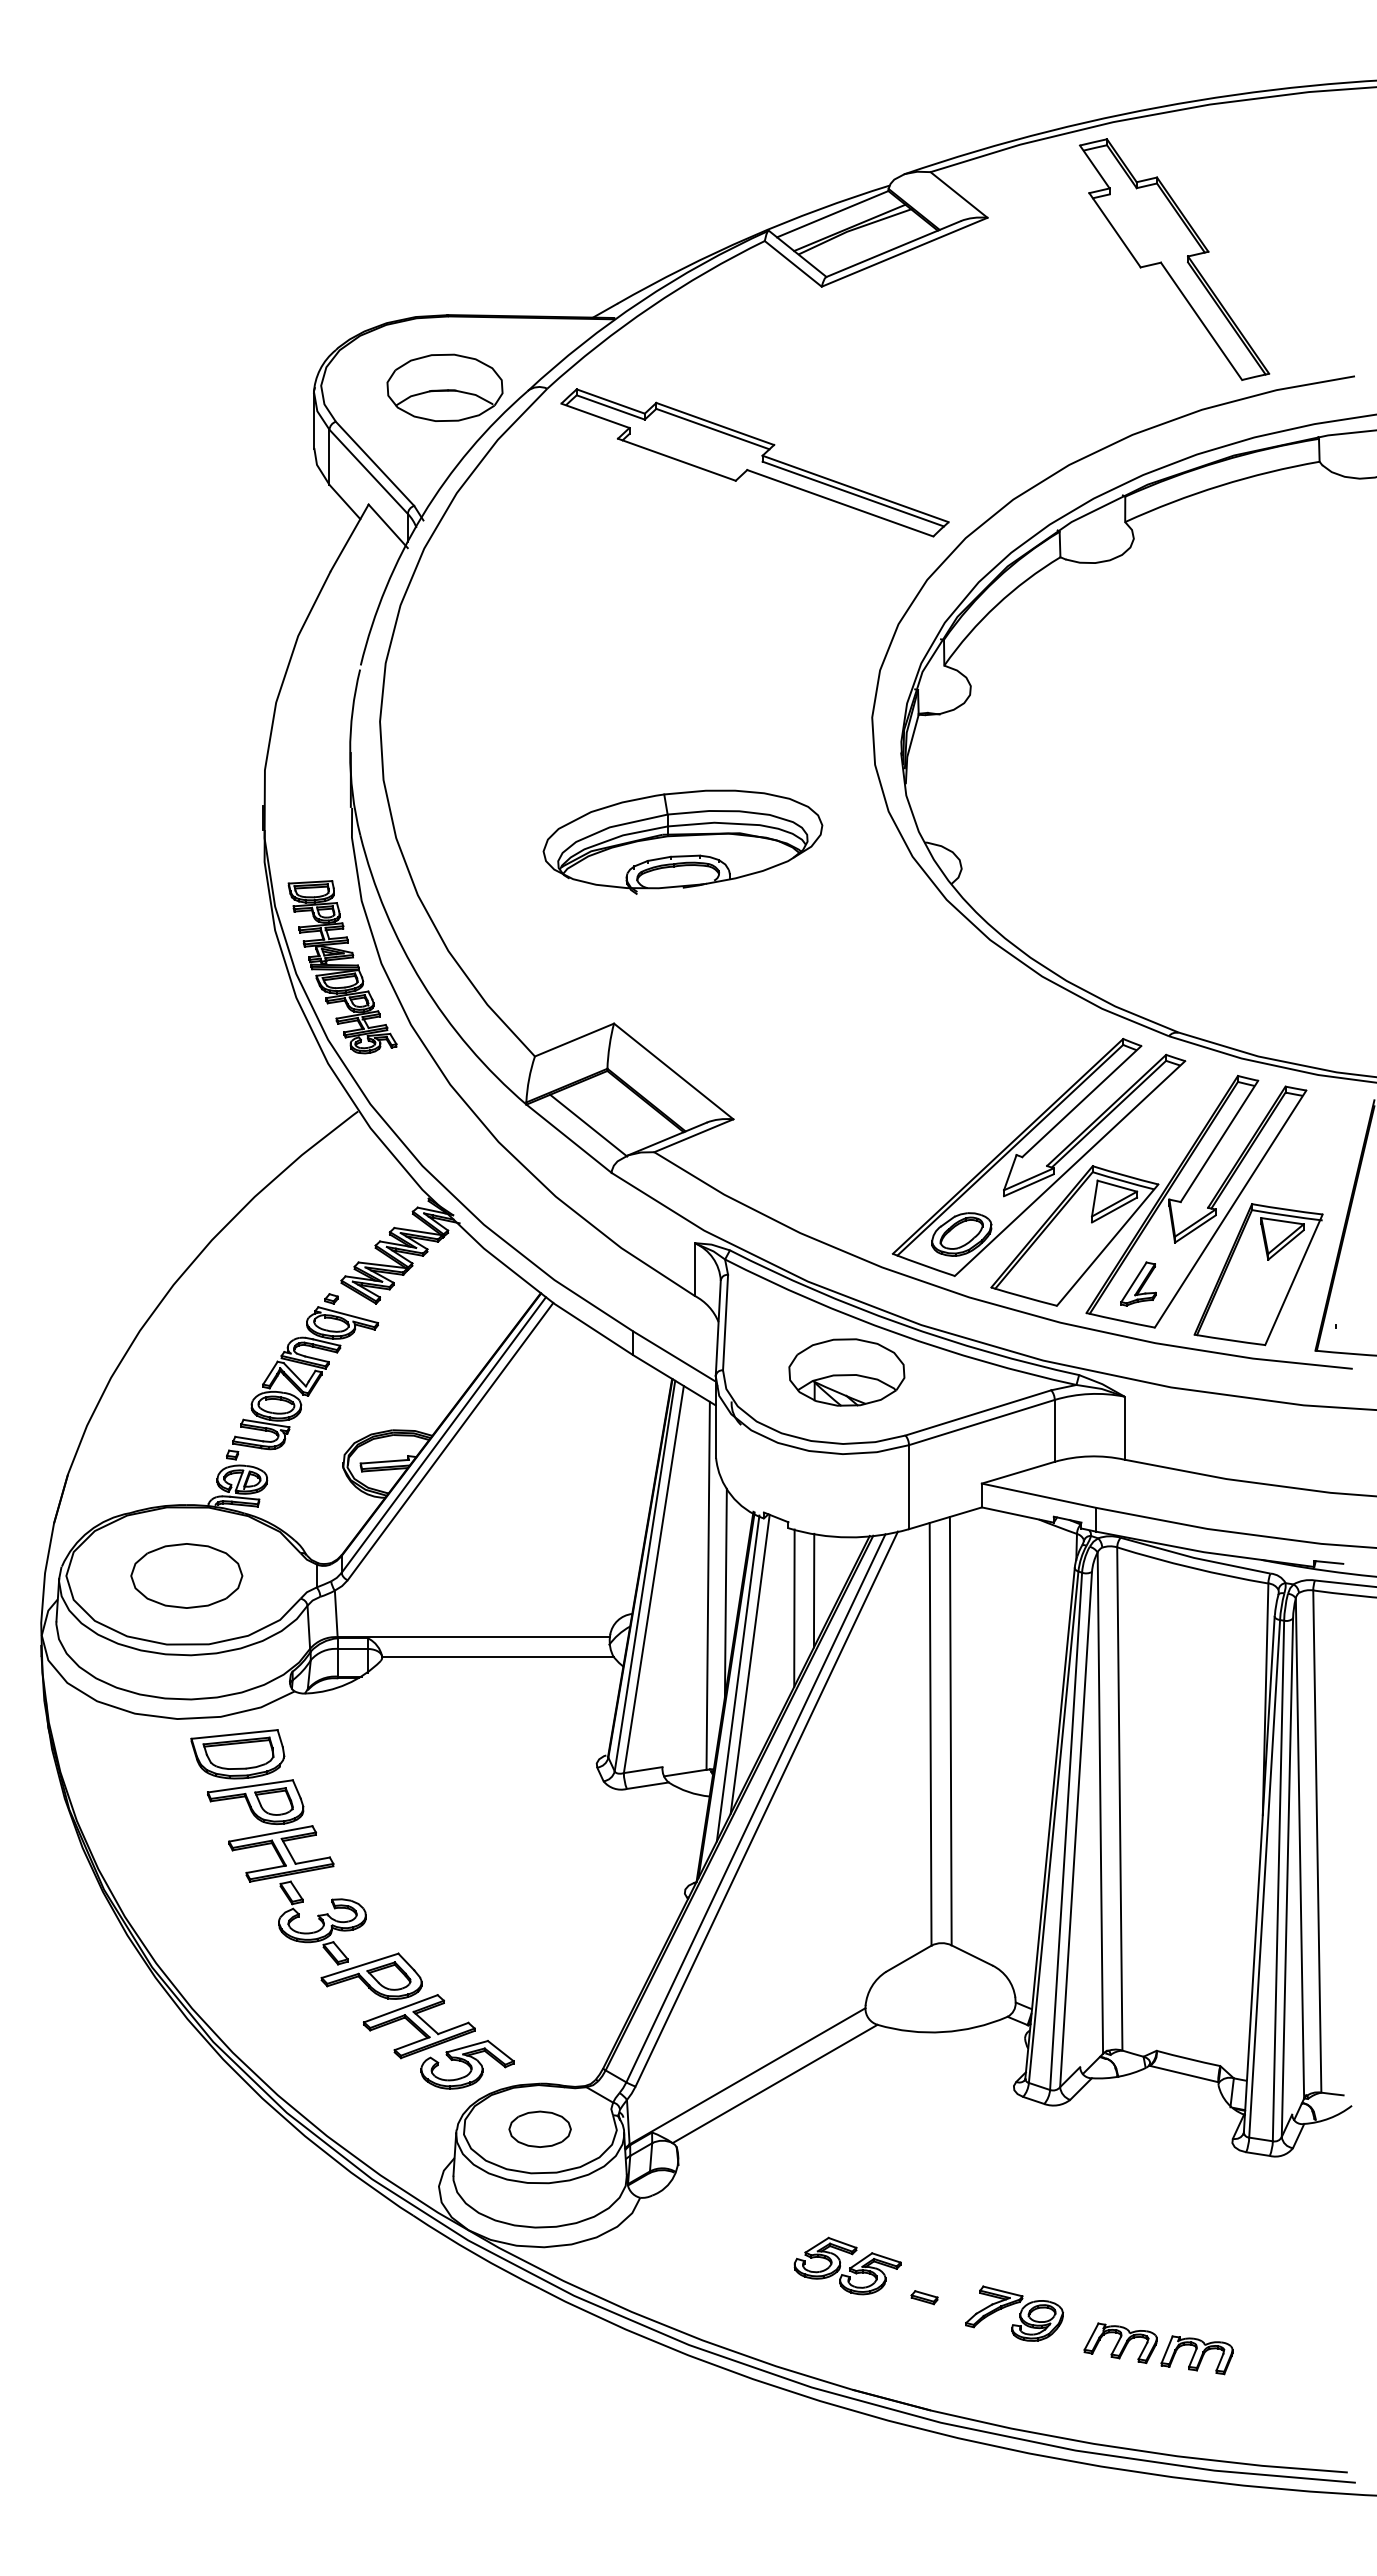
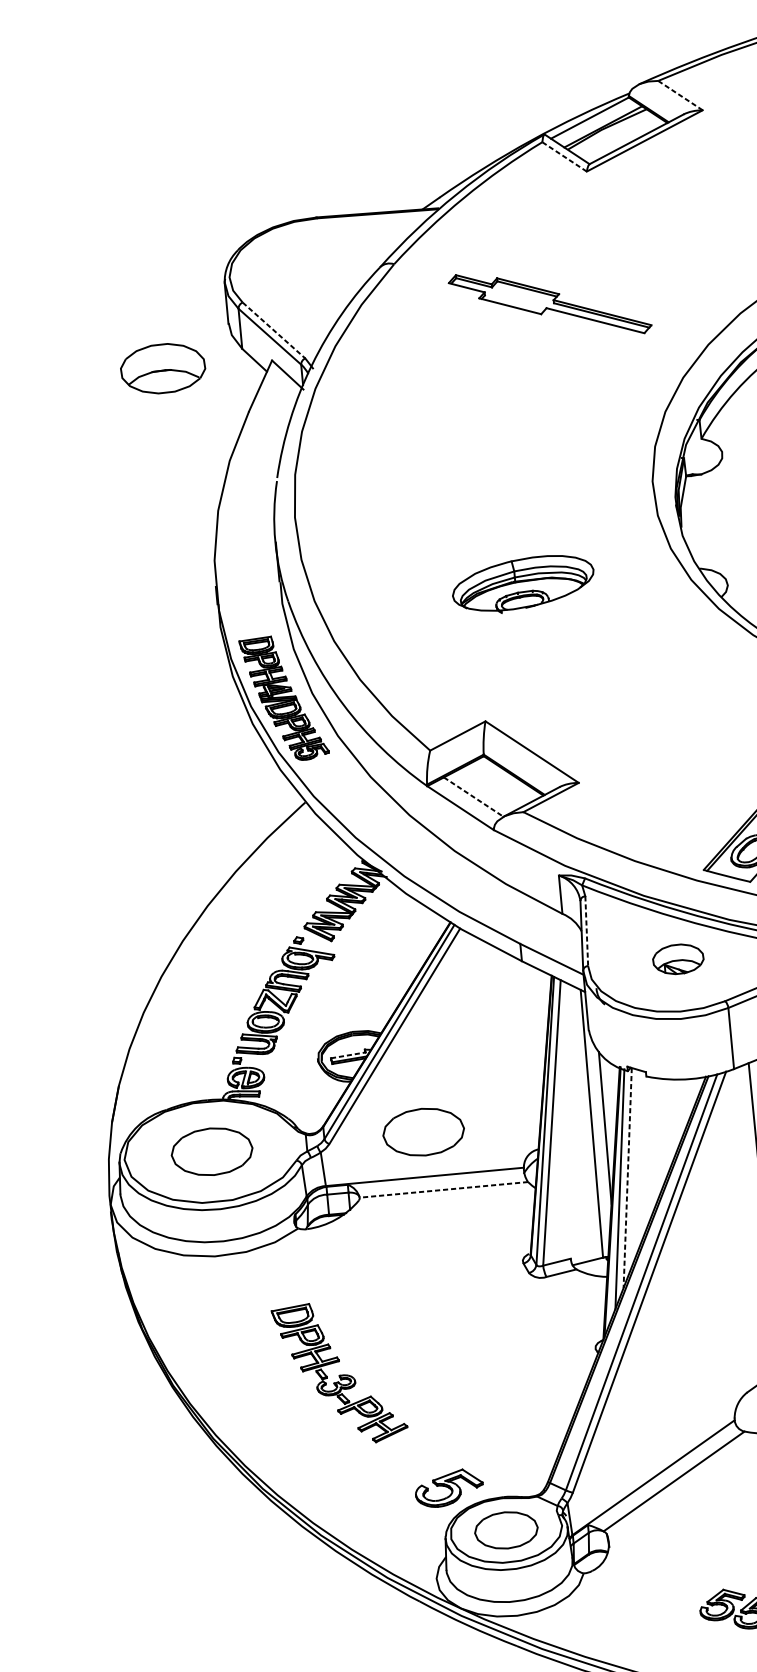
line: (959, 194) -> (680, 95), solid -> dashed
line: (793, 263) -> (564, 156), solid -> dashed
part: (444, 387) -> (162, 368), moved
part: (754, 462) -> (549, 303), size x0.7
line: (375, 464) -> (274, 330), solid -> dashed
part: (682, 841) -> (522, 584), size x0.7
line: (589, 1125) -> (474, 797), solid -> dashed
line: (725, 1322) -> (586, 931), solid -> dashed
part: (846, 1372) -> (678, 959), size x0.6
line: (385, 1461) -> (348, 1055), solid -> dashed
part: (477, 1575) -> (423, 1131), added
line: (813, 1590) -> (668, 1120), removed
line: (794, 1607) -> (656, 1133), removed
line: (498, 1657) -> (444, 1190), solid -> dashed
line: (750, 1664) -> (627, 1178), solid -> dashed
part: (332, 1894) -> (339, 1373), size x0.6
part: (539, 2128) -> (505, 1529), size x1.4

